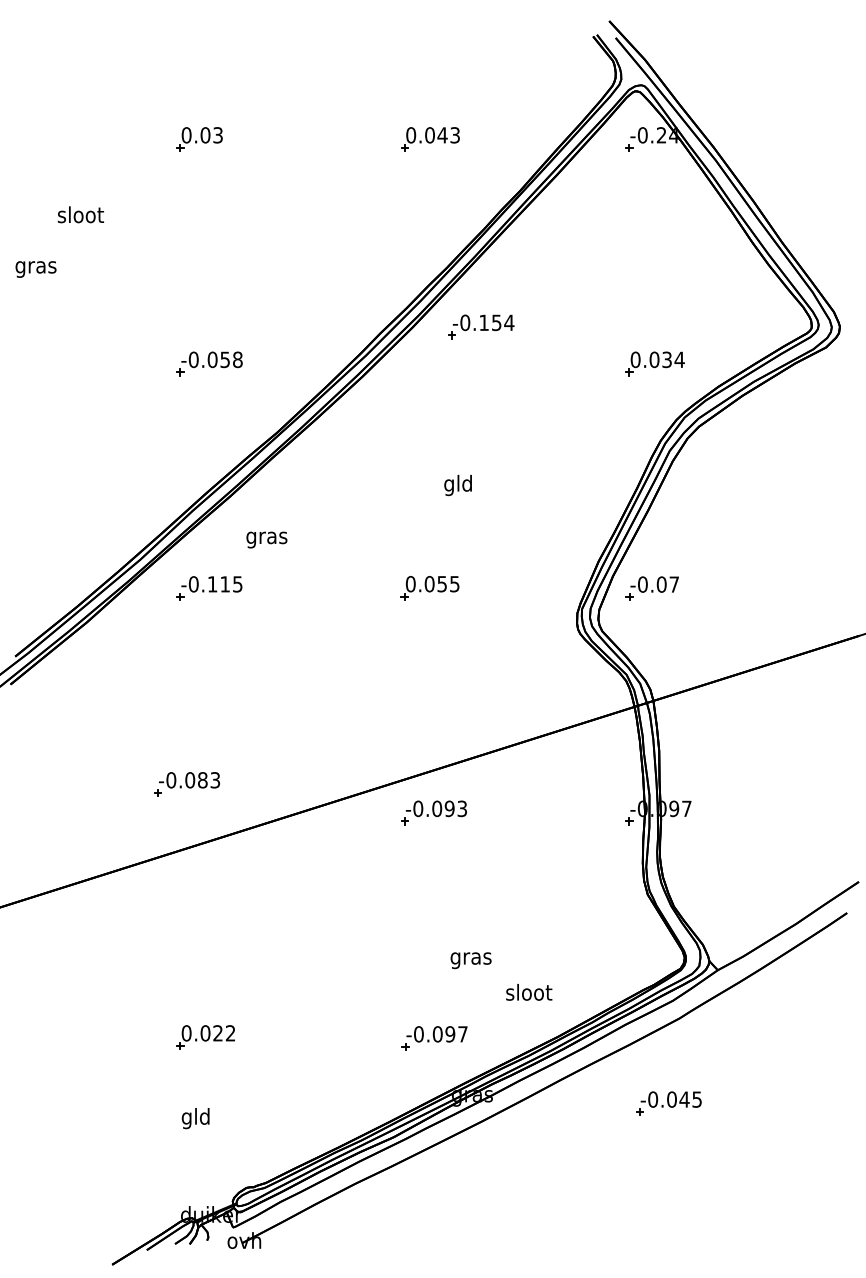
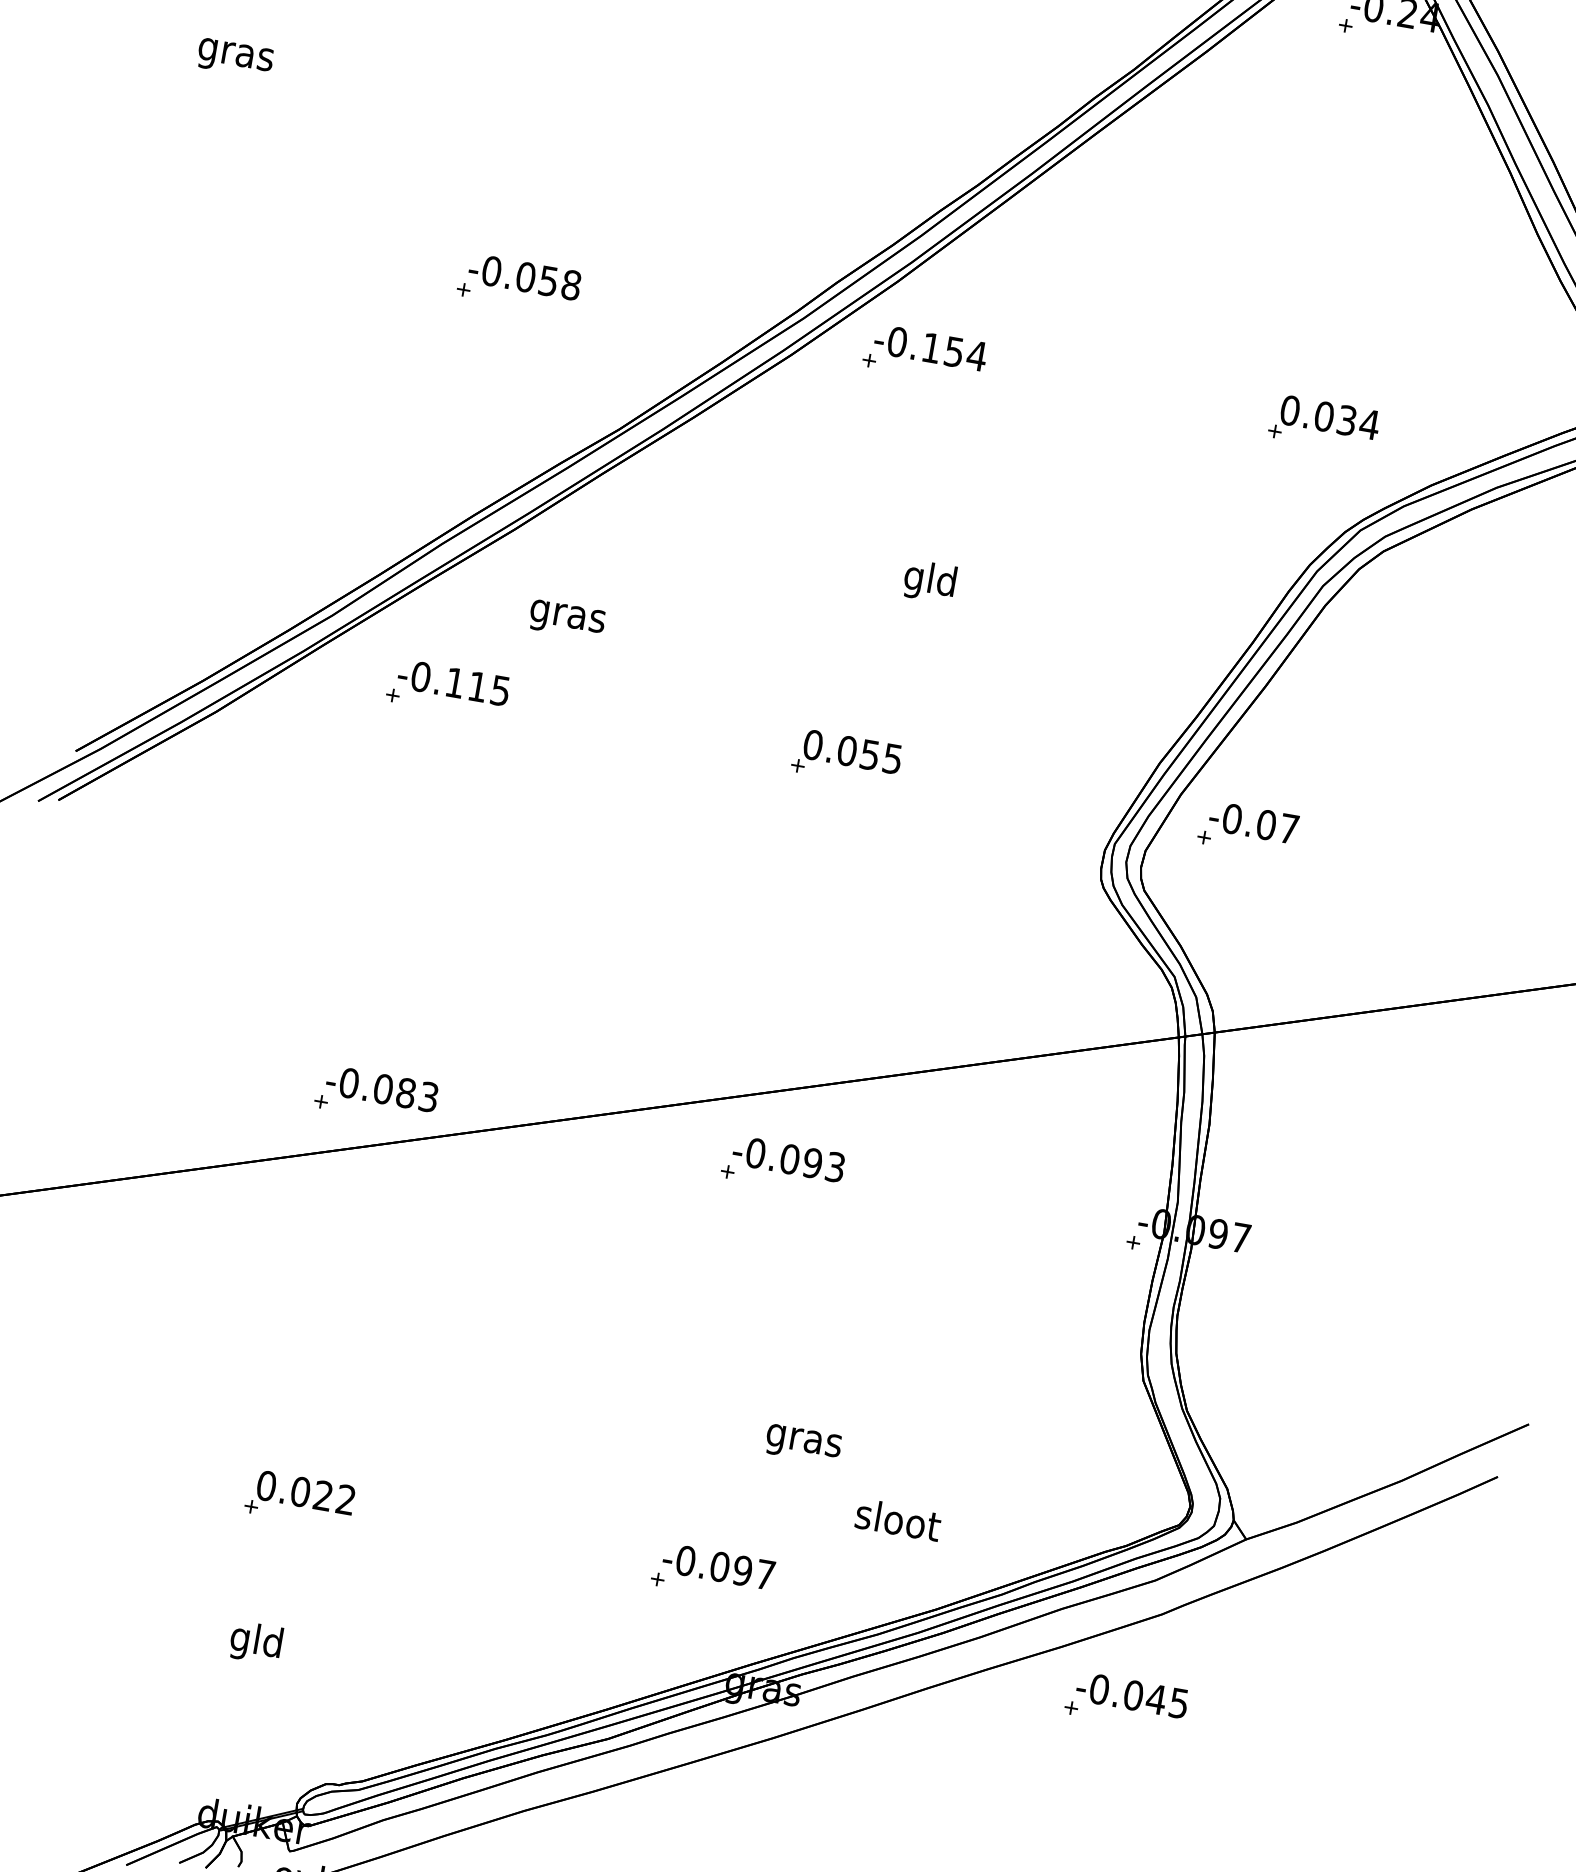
part: (481, 326) -> (925, 353), moved
part: (186, 784) -> (375, 1095), moved
part: (668, 1103) -> (1126, 1701), moved

